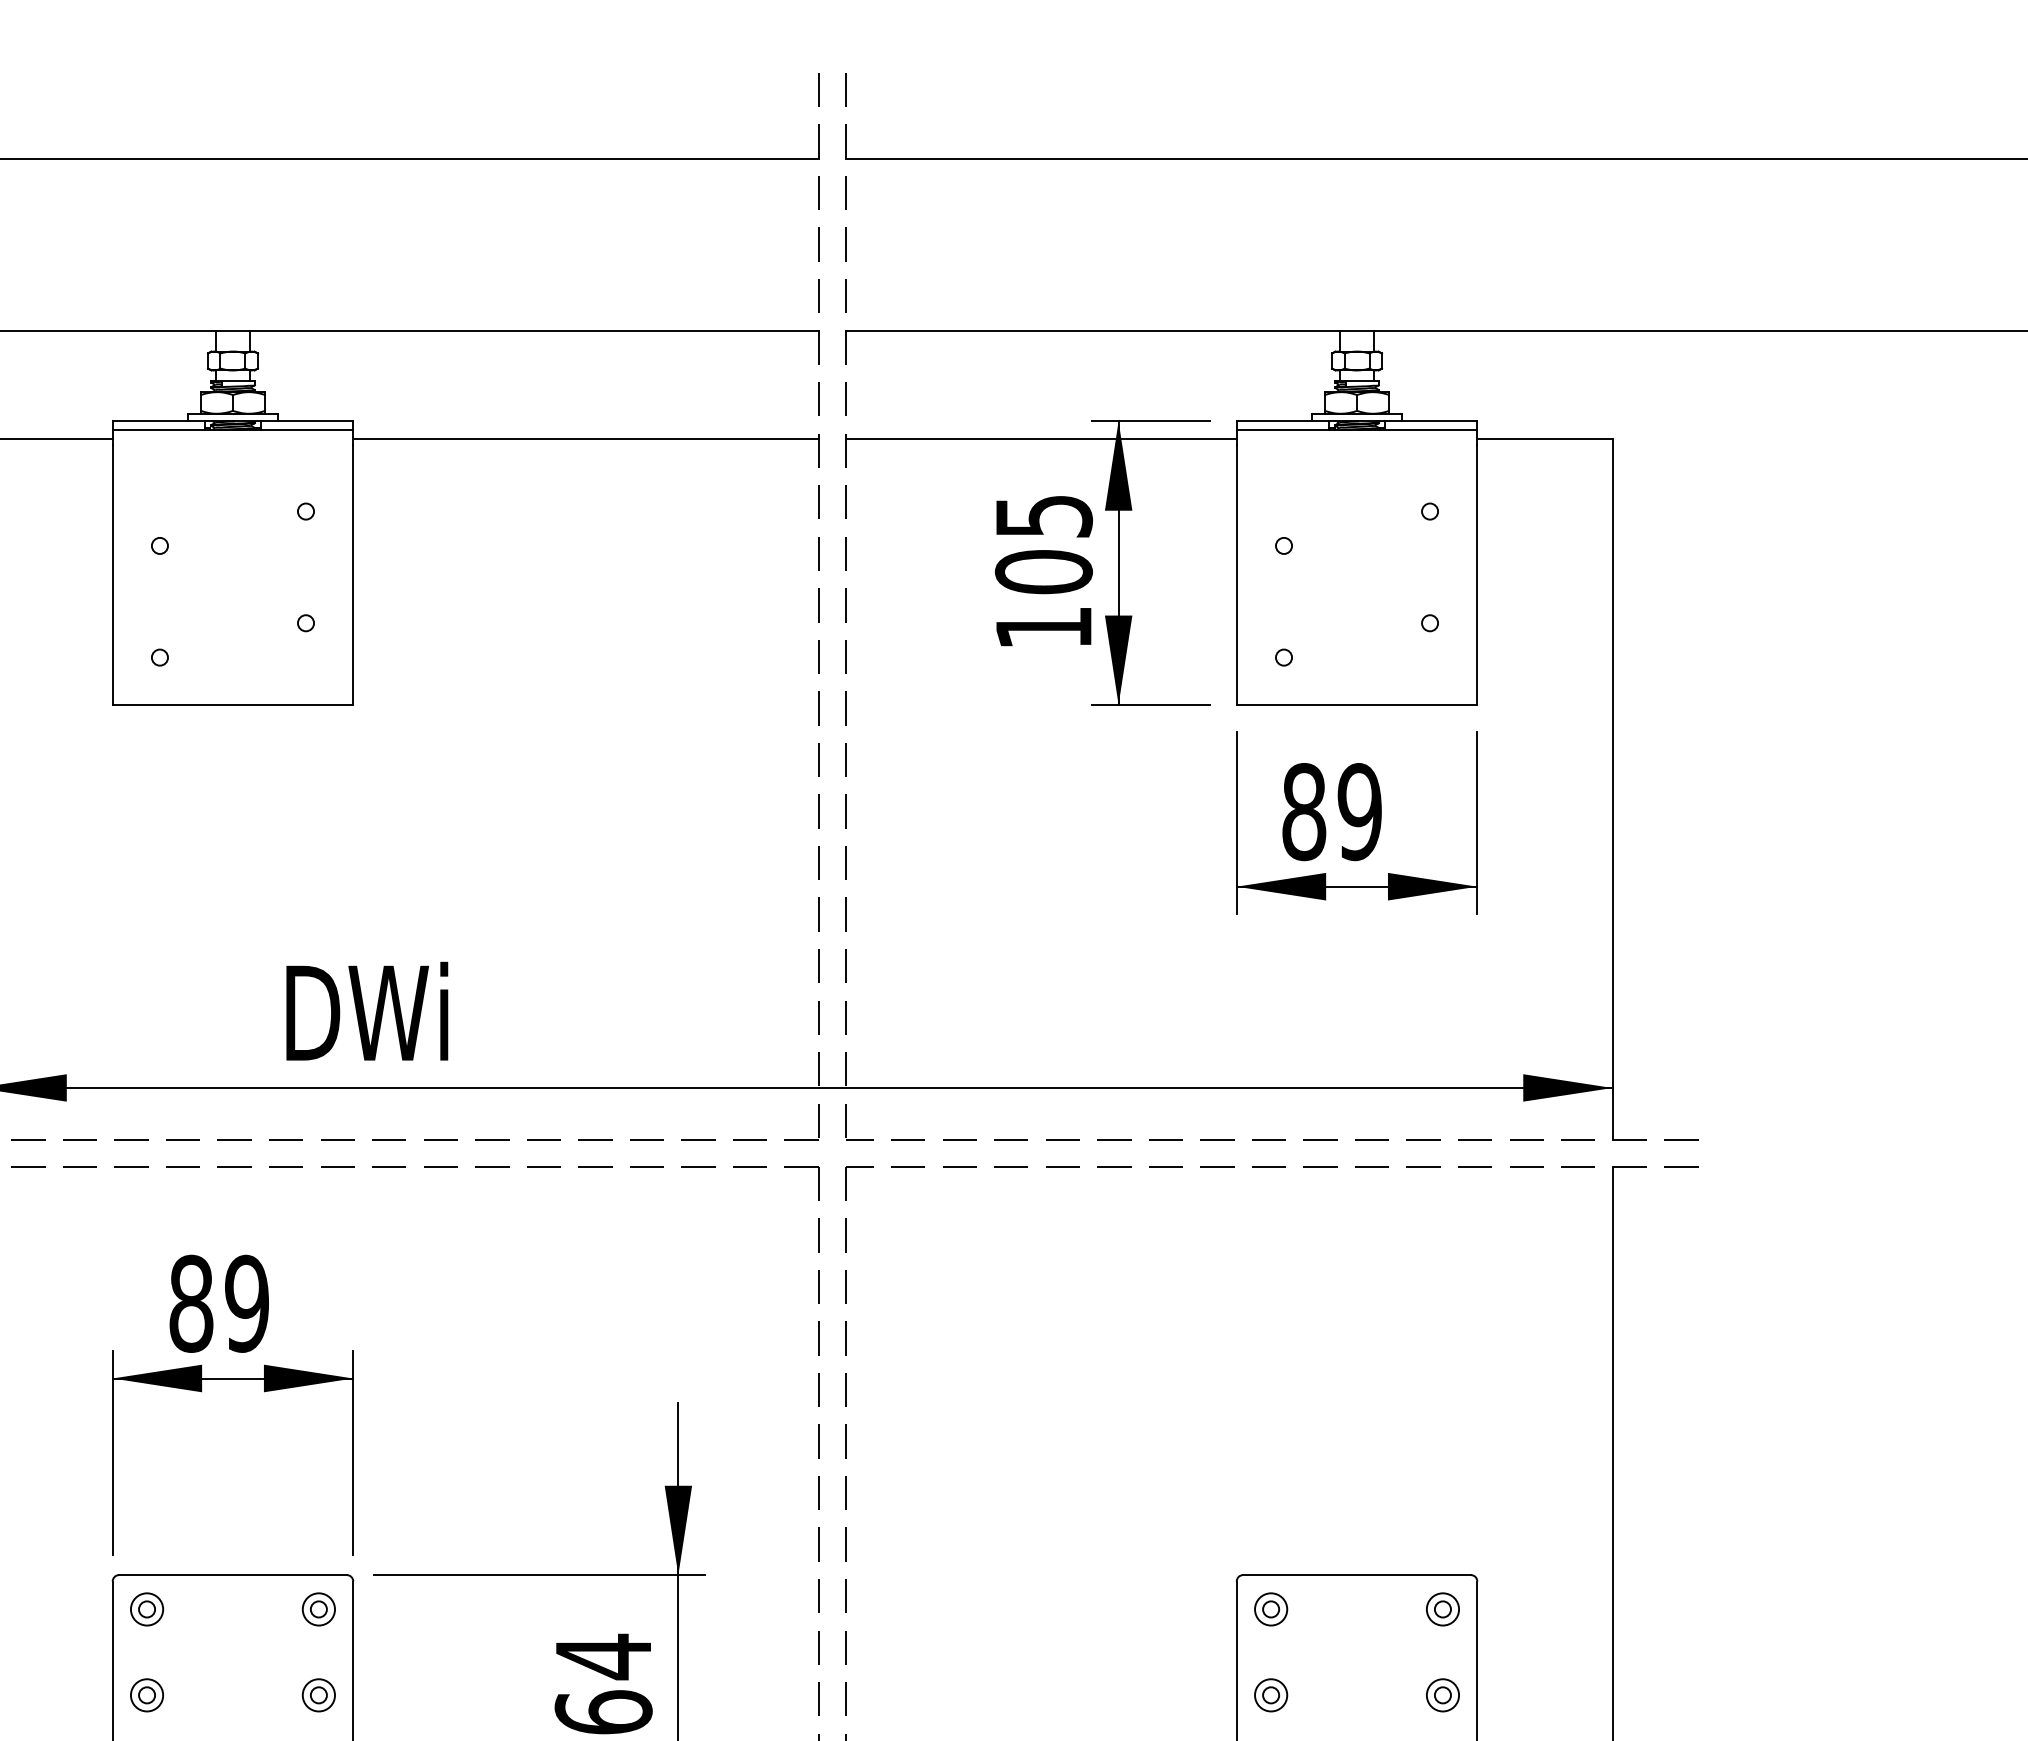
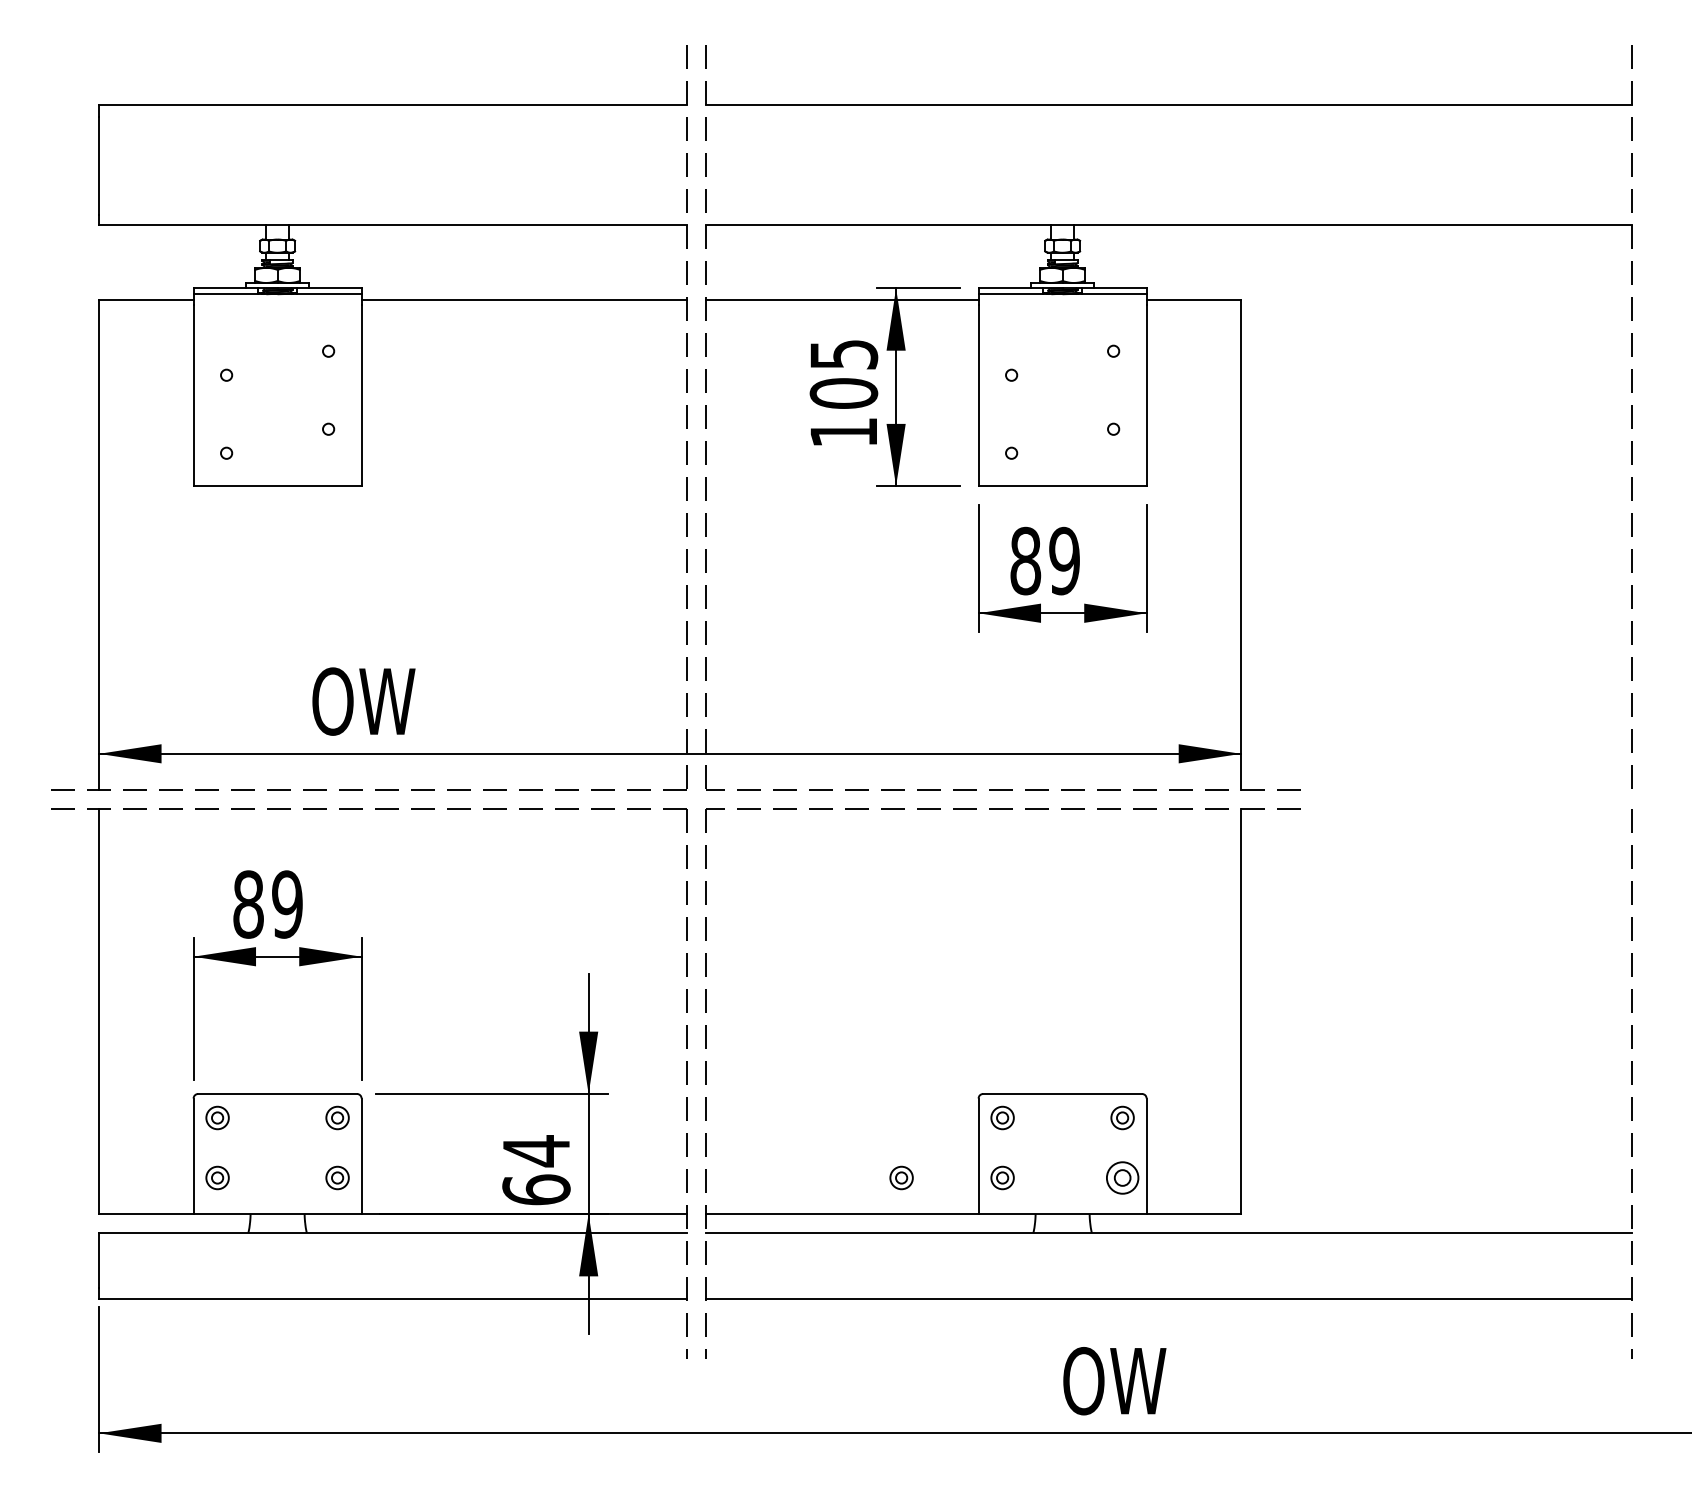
text: (364, 1011) -> (369, 700), DWi -> OW
part: (1126, 1694) -> (901, 1177), added
part: (1442, 1694) -> (1122, 1177), size x1.4

